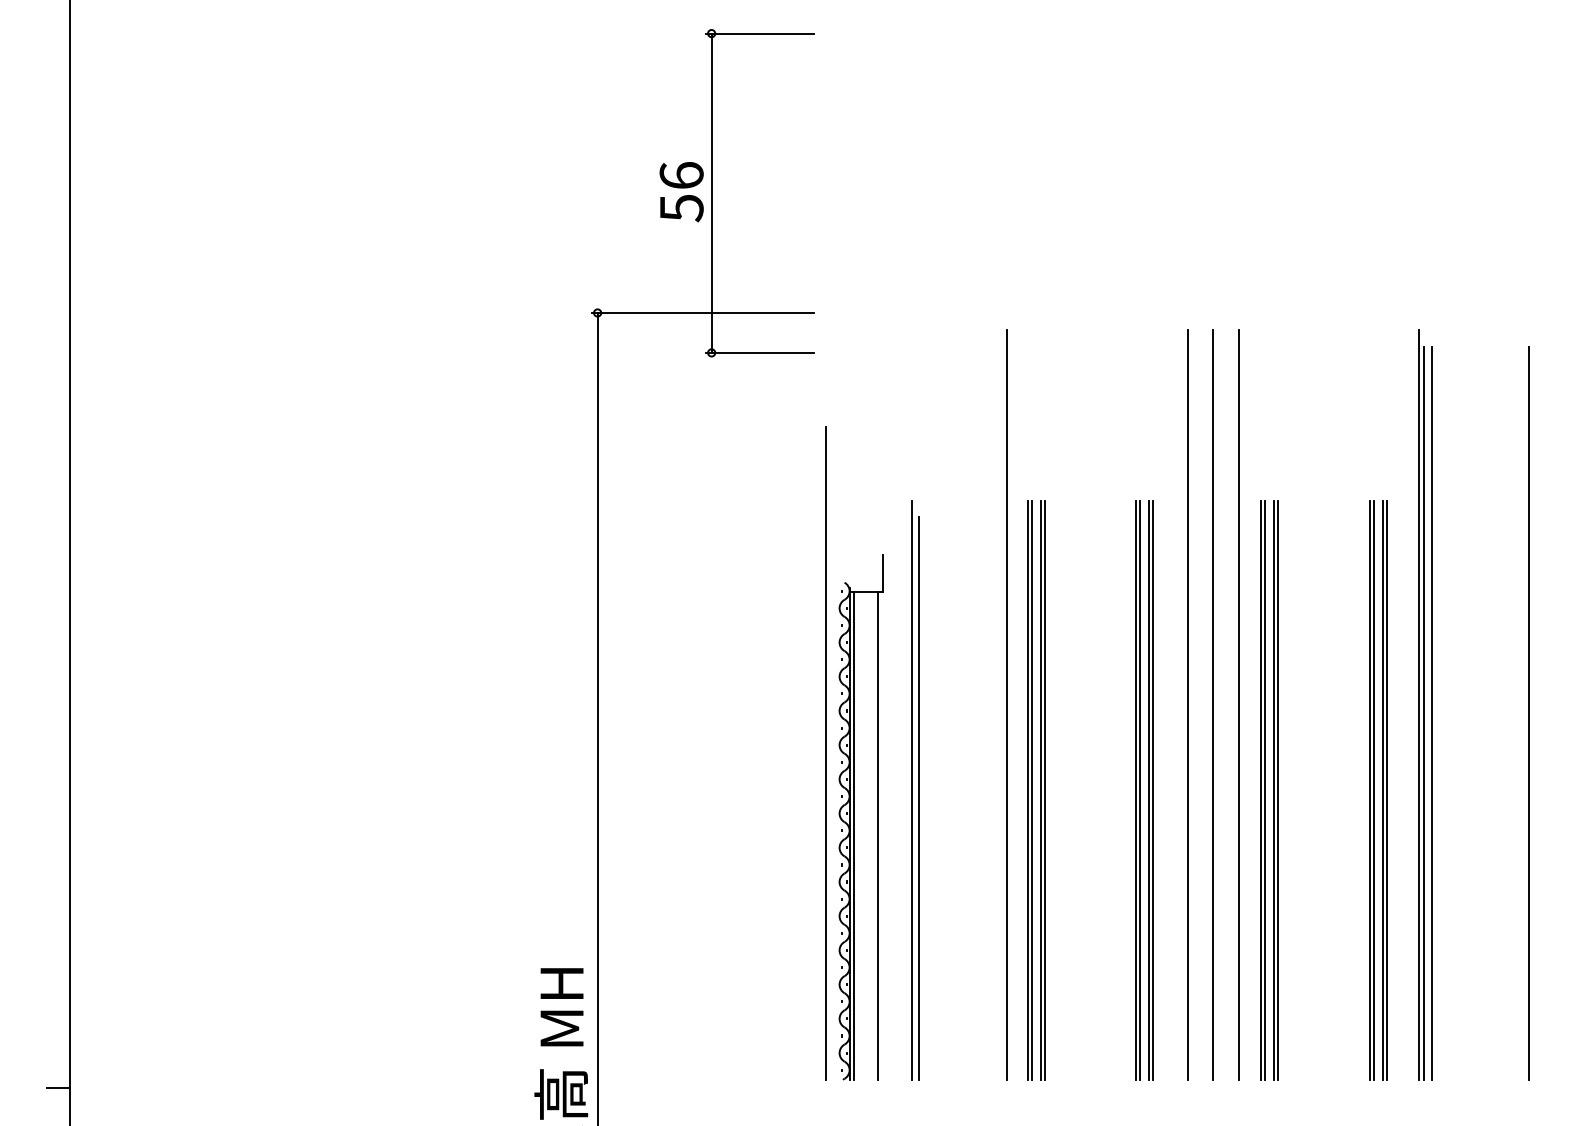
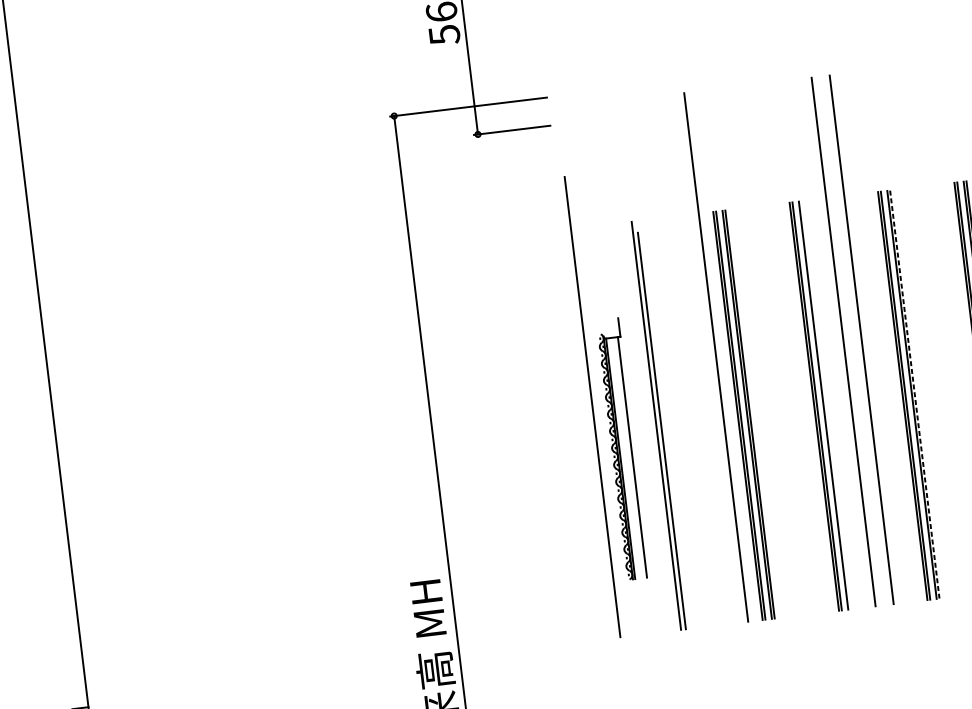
line: (1239, 704) -> (880, 337), removed
line: (1152, 790) -> (826, 405), removed
line: (1278, 791) -> (914, 395), solid -> dashed
part: (860, 817) -> (622, 449), size x0.7

